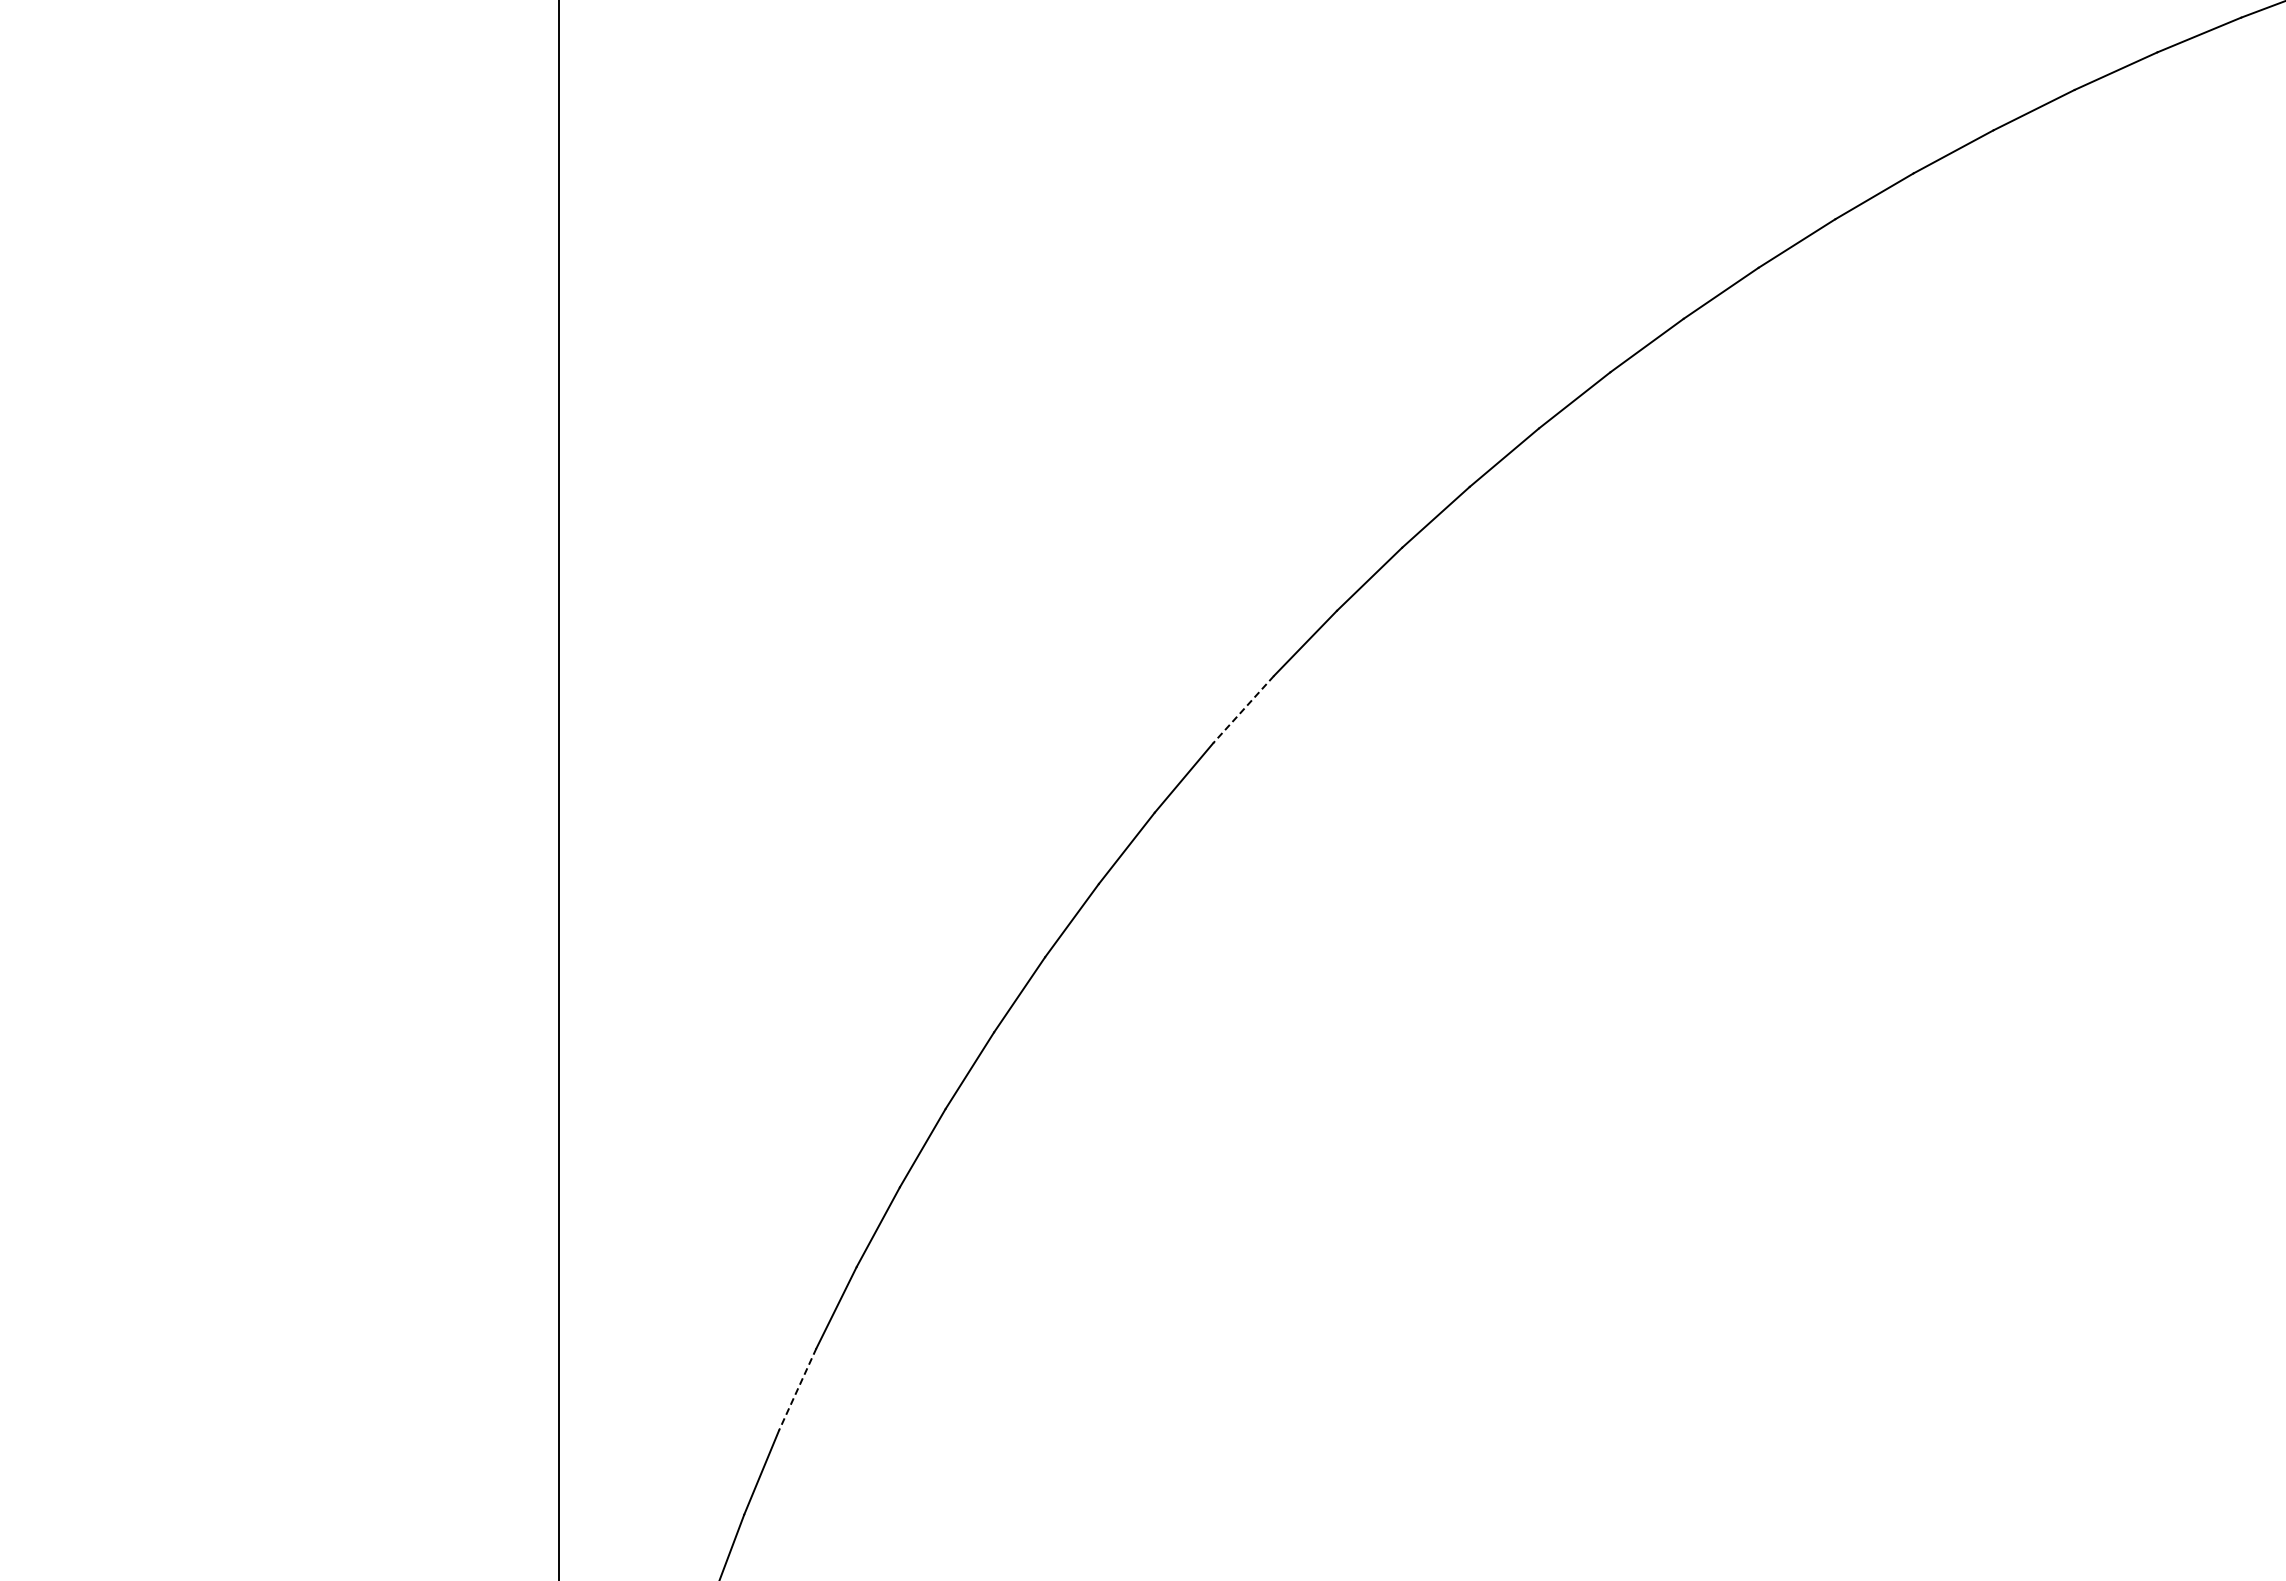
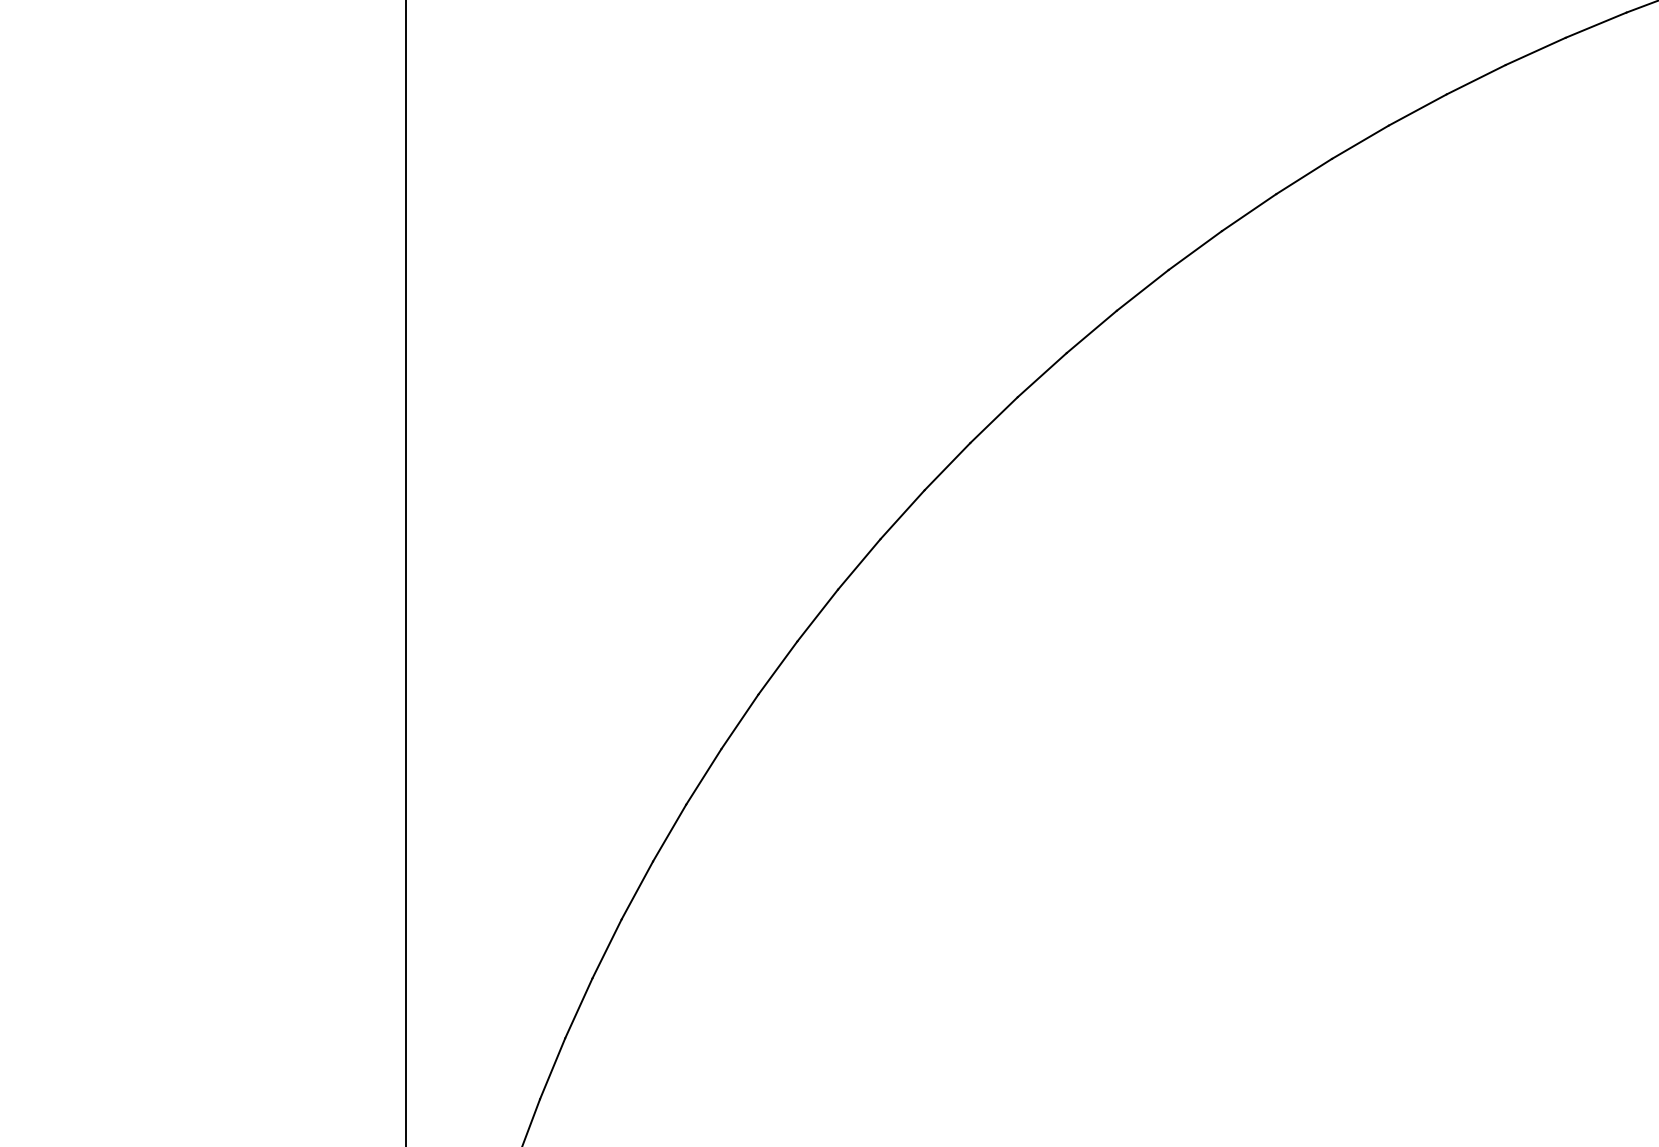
line: (1243, 709) -> (902, 514), dashed -> solid
line: (797, 1390) -> (578, 1008), dashed -> solid

